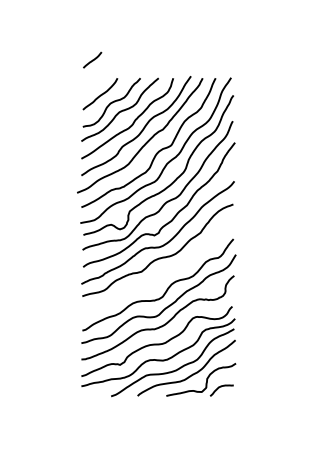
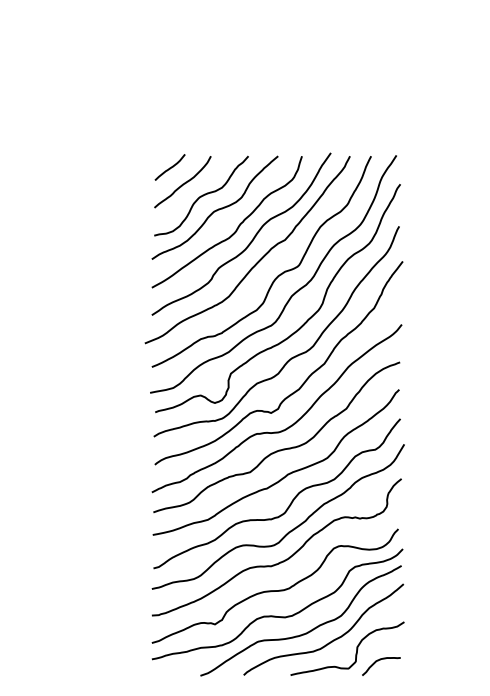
line: (92, 59) -> (170, 166), moved
curve: (163, 272) -> (285, 473), added

